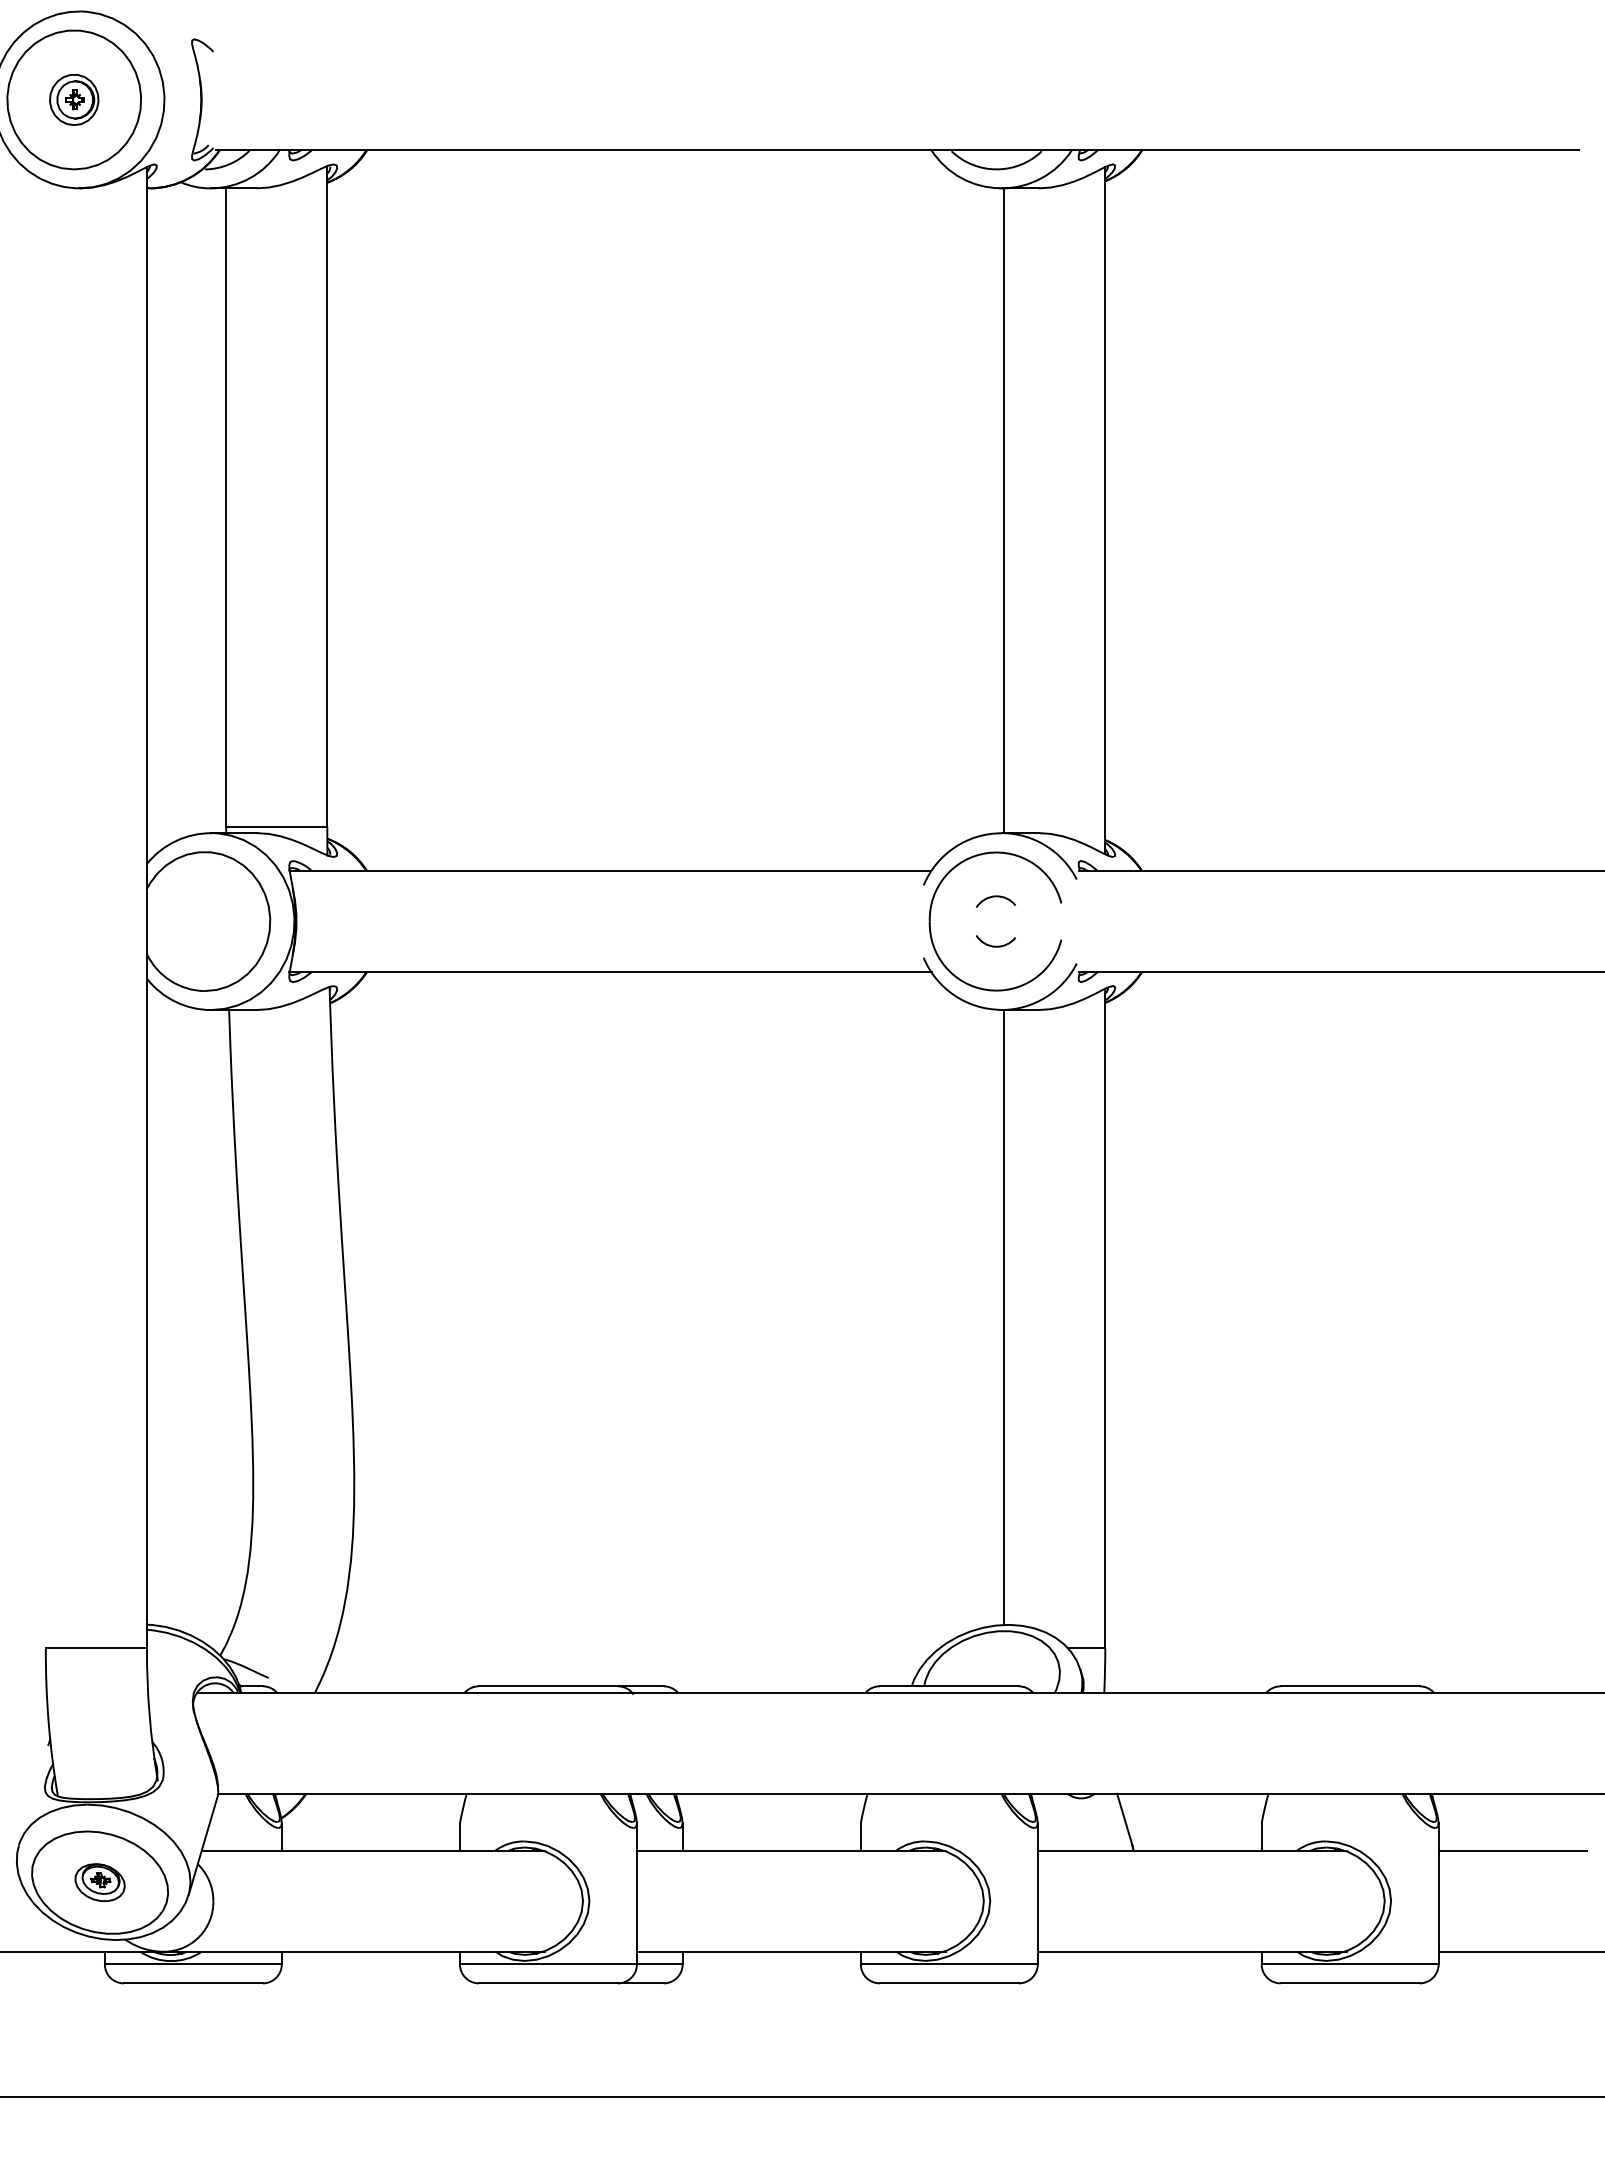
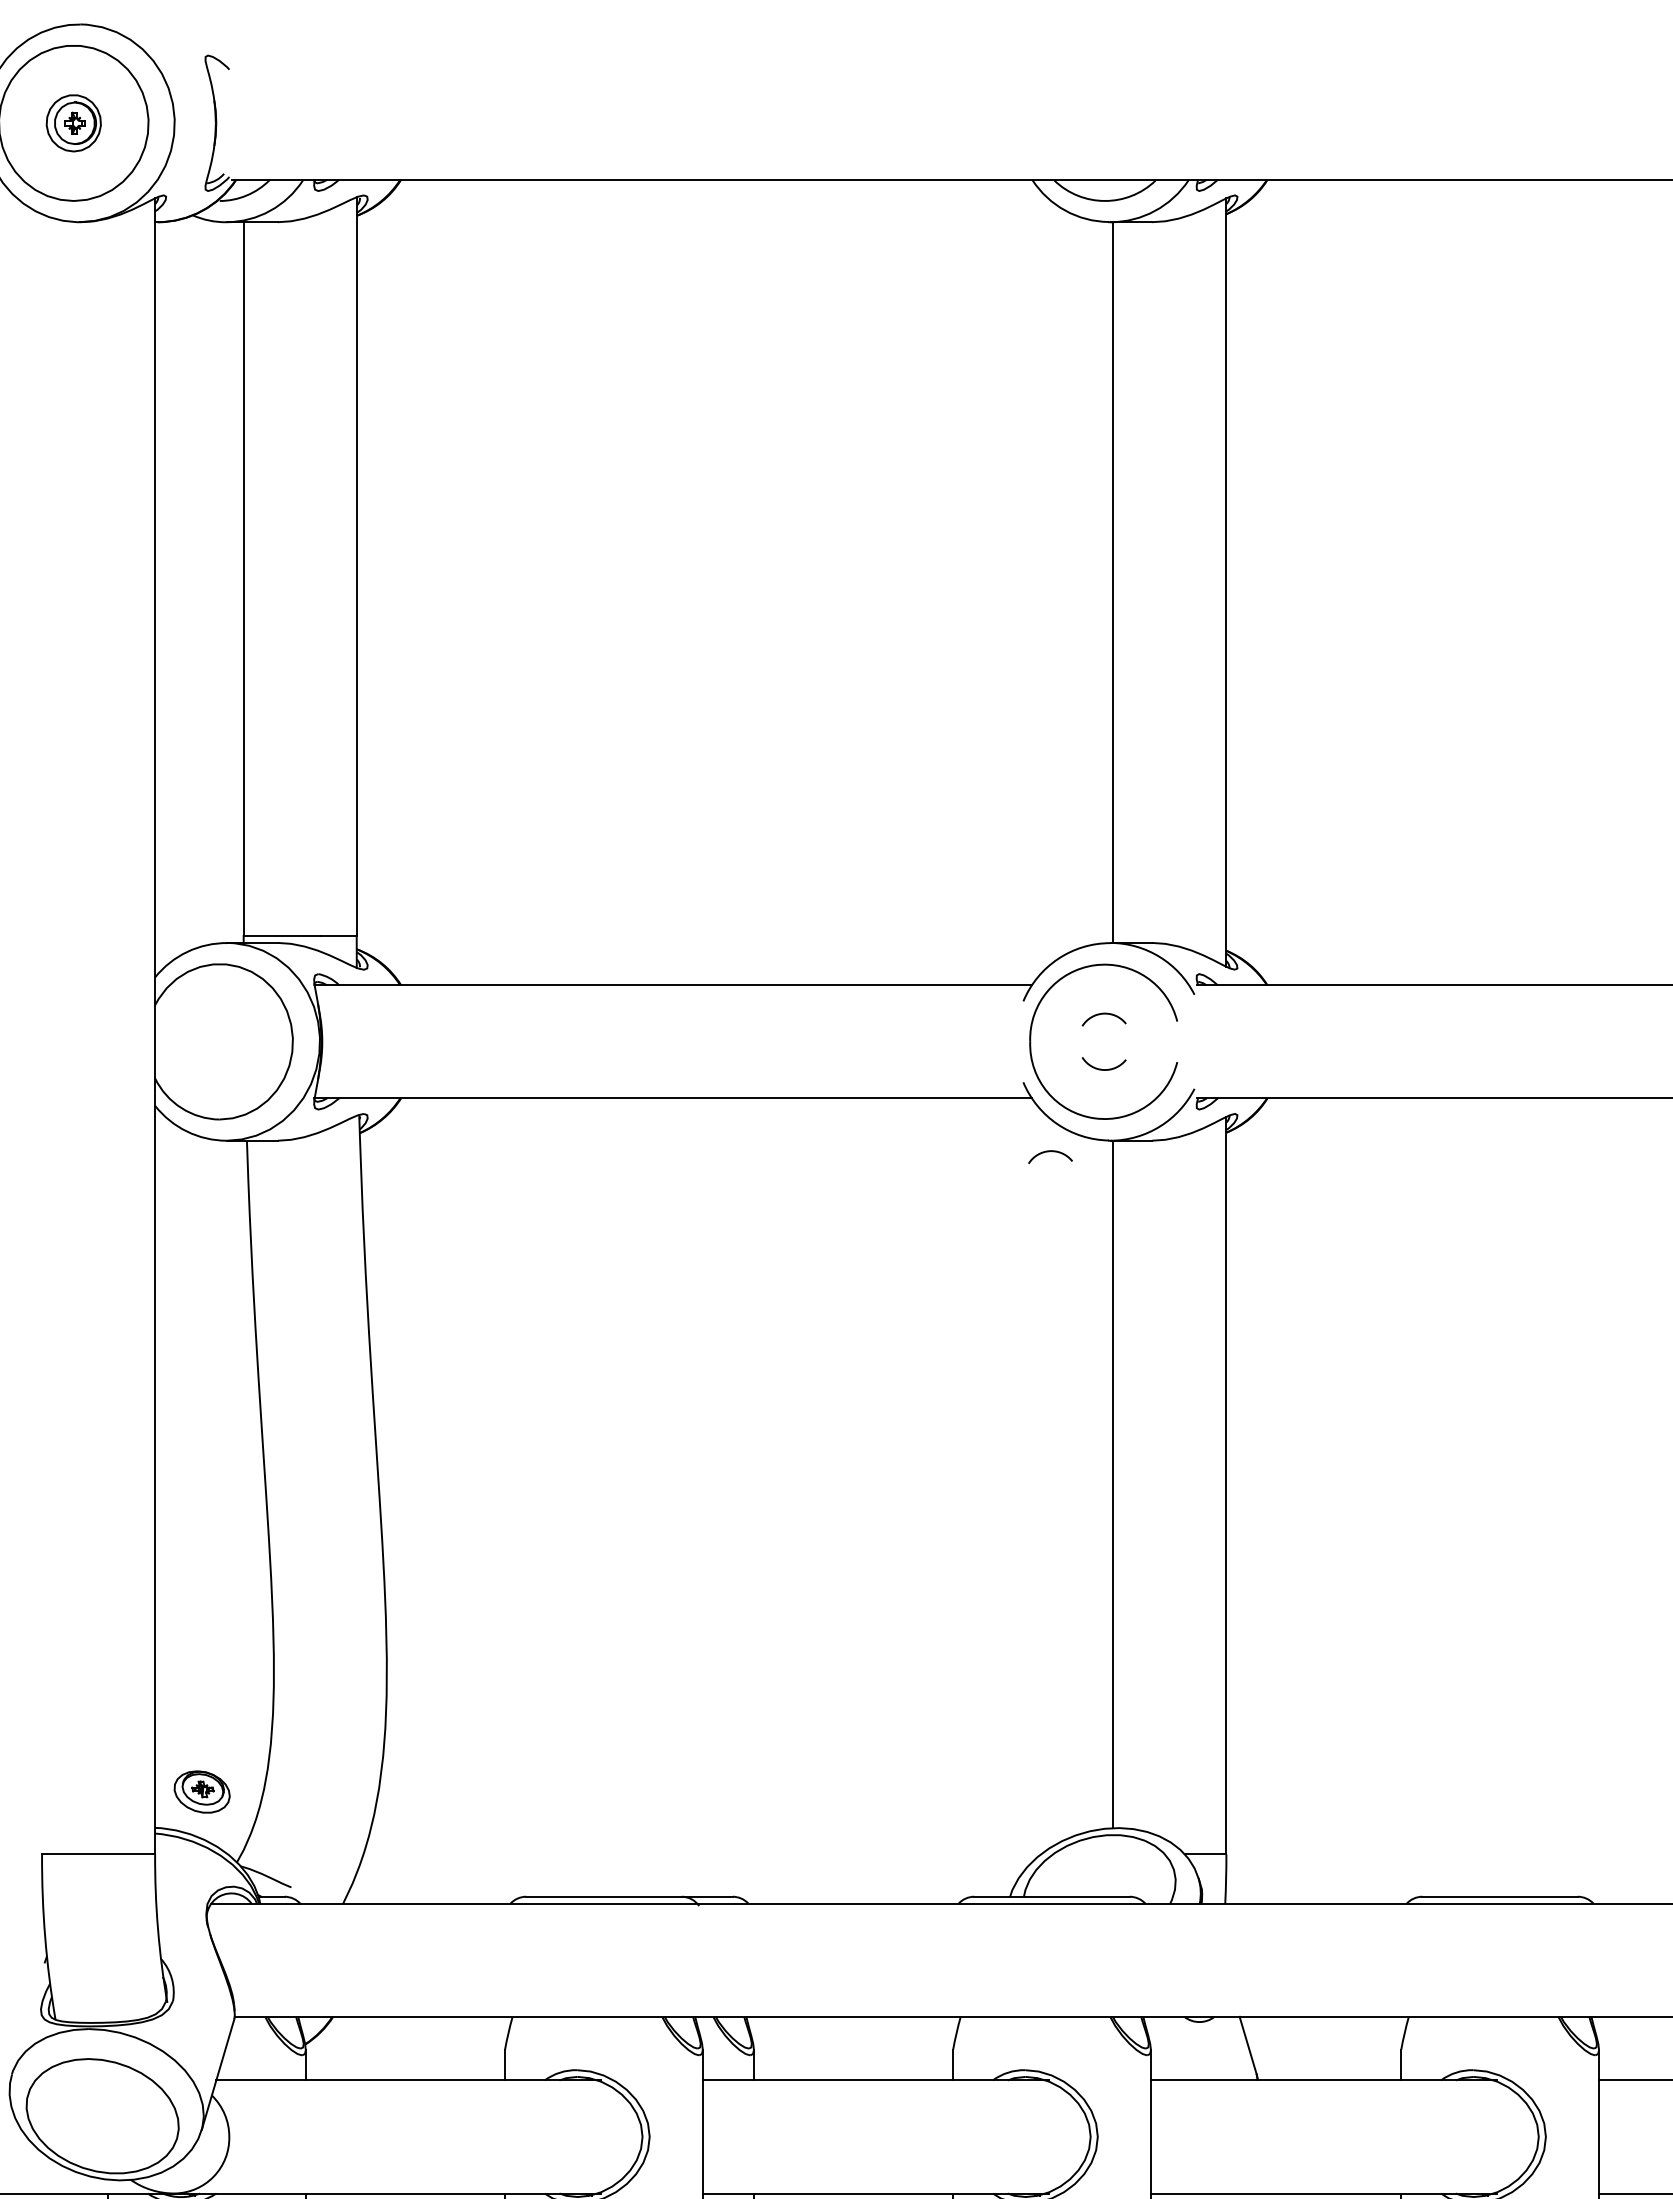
arc: (947, 1020) -> (1050, 1152), added
part: (99, 1882) -> (201, 1791), moved

